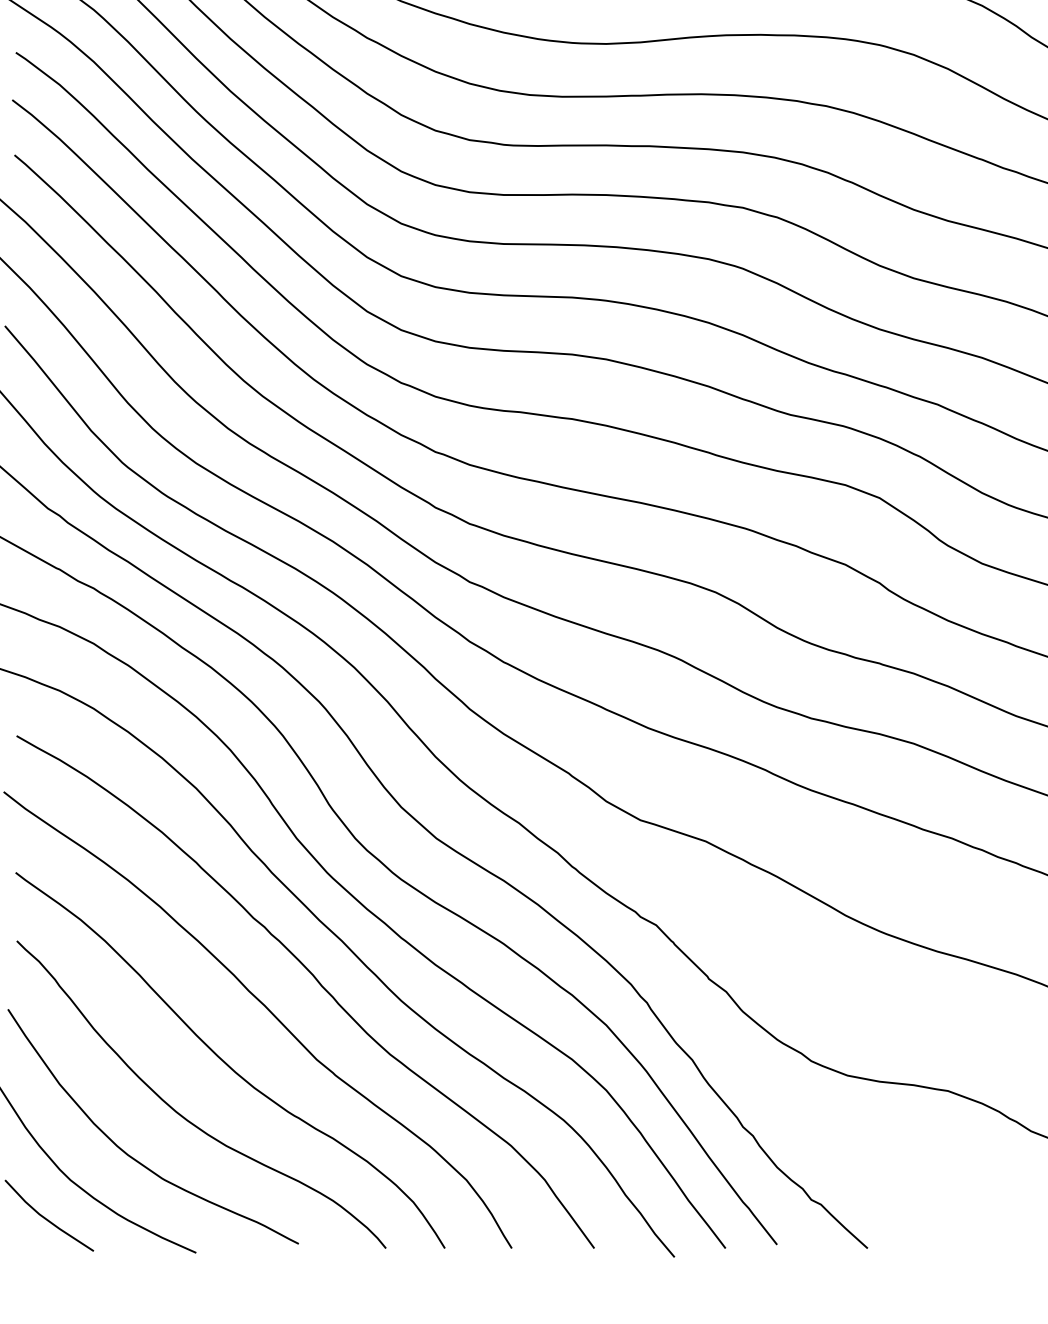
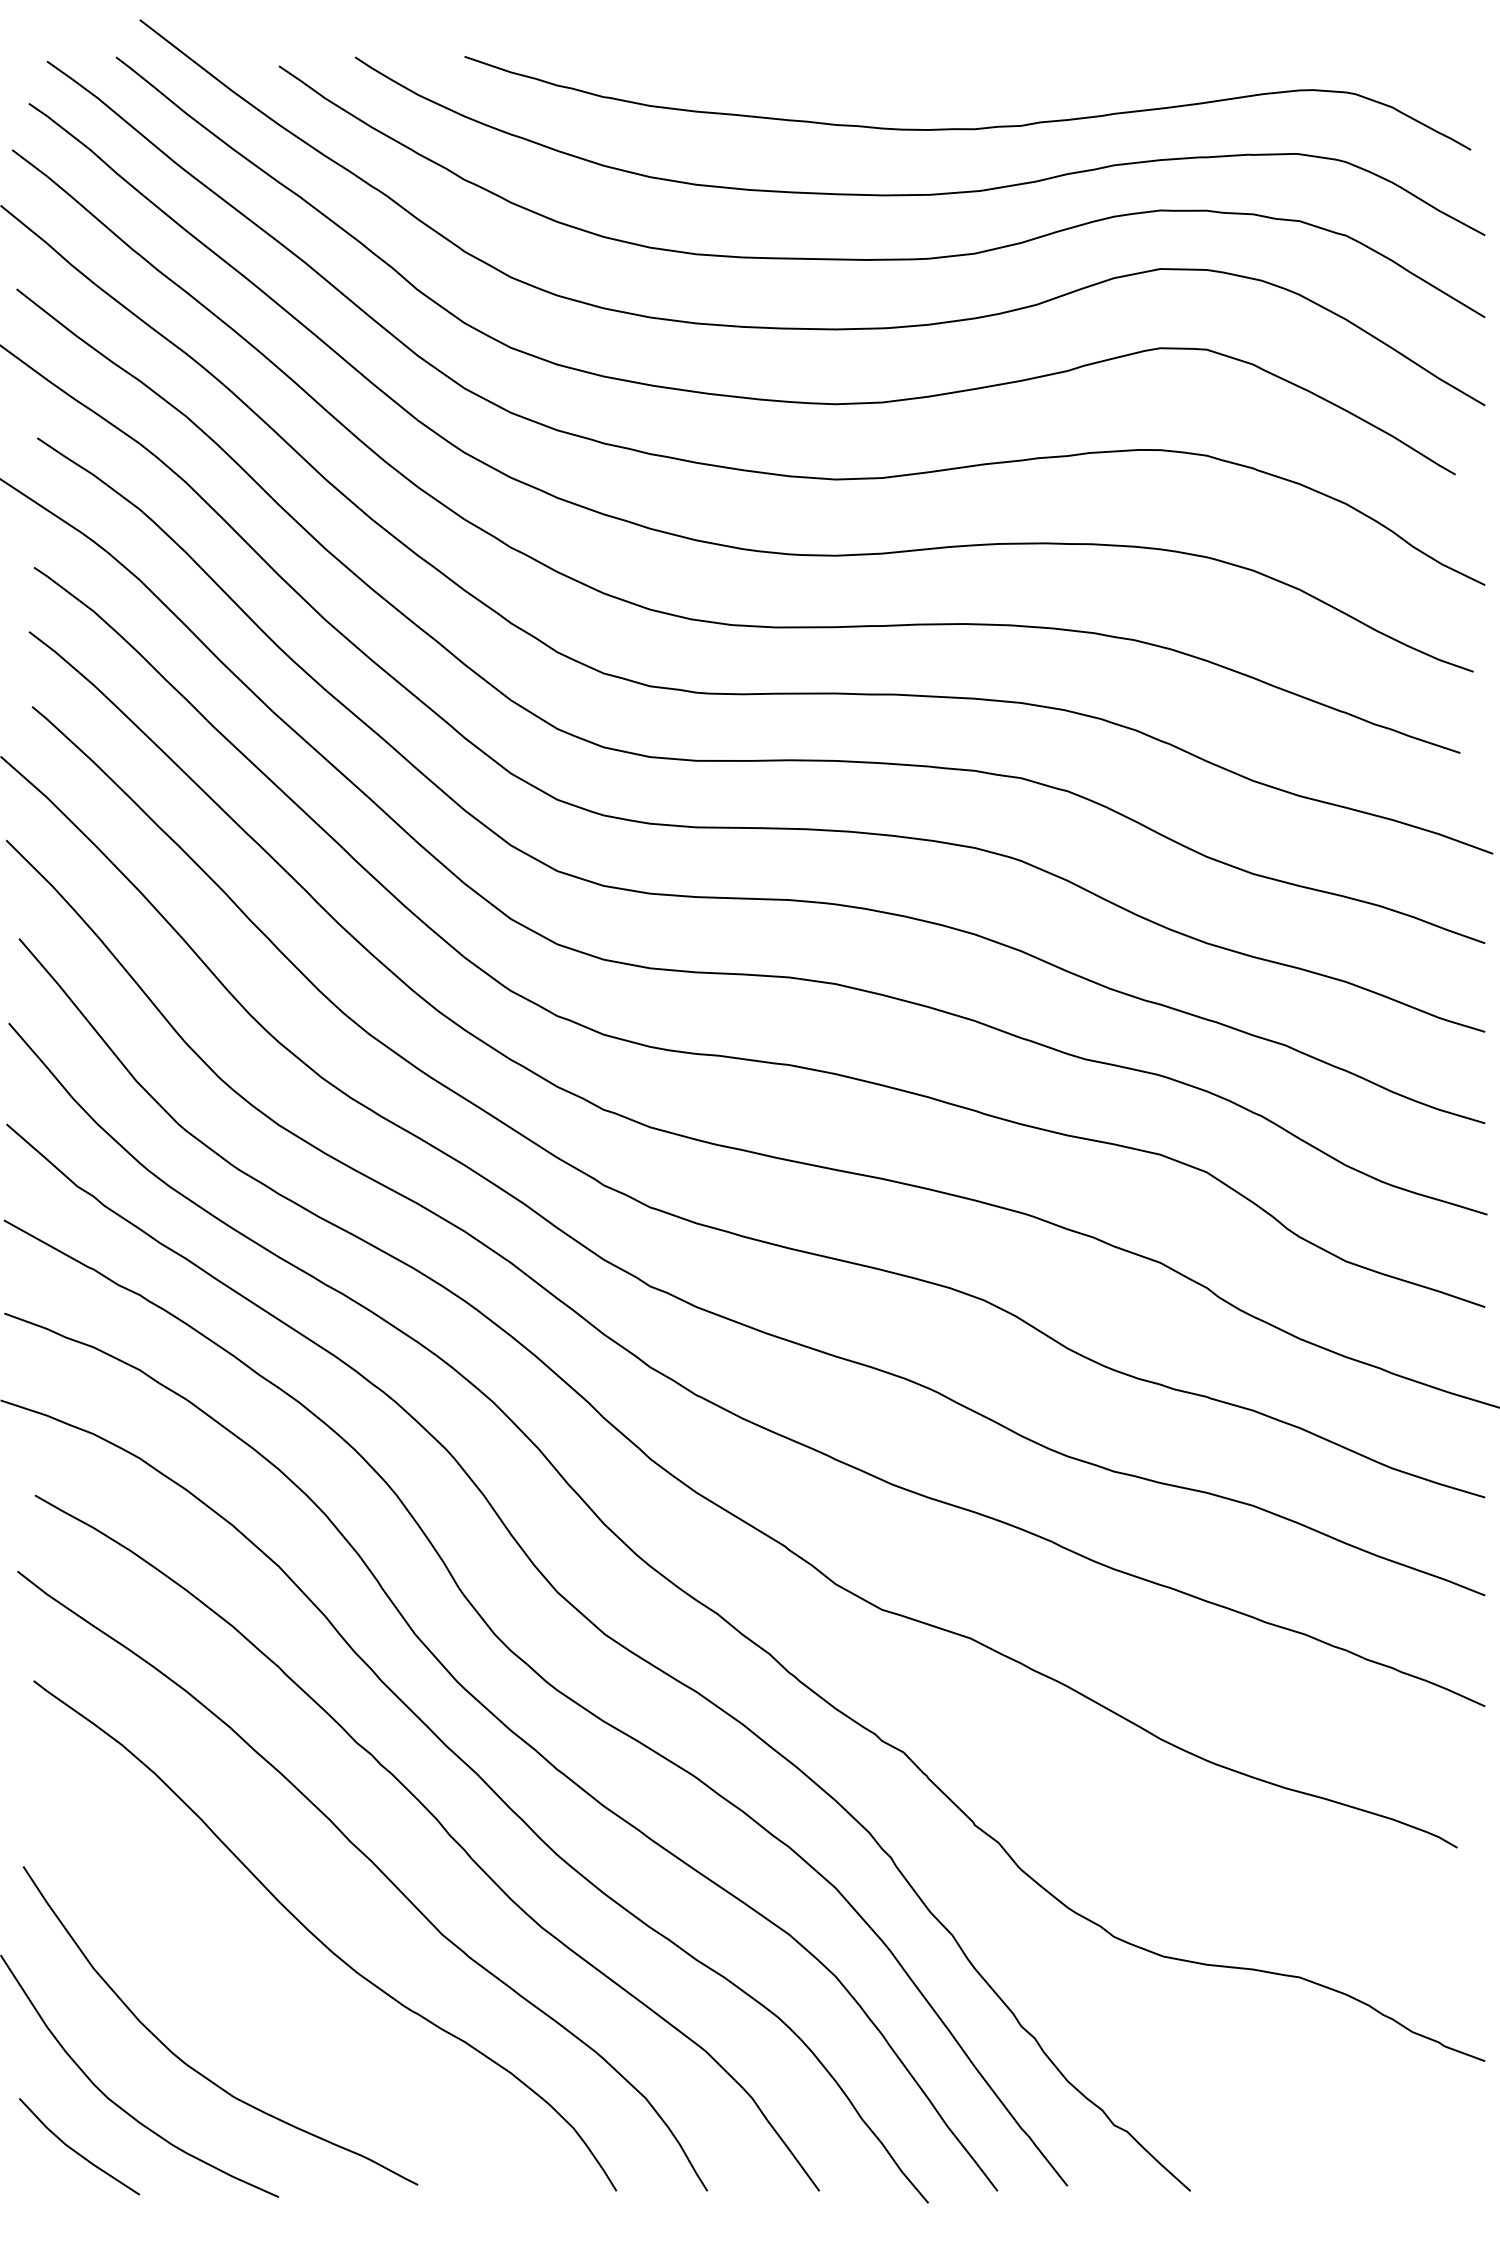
curve: (184, 1116) -> (262, 2012), removed

